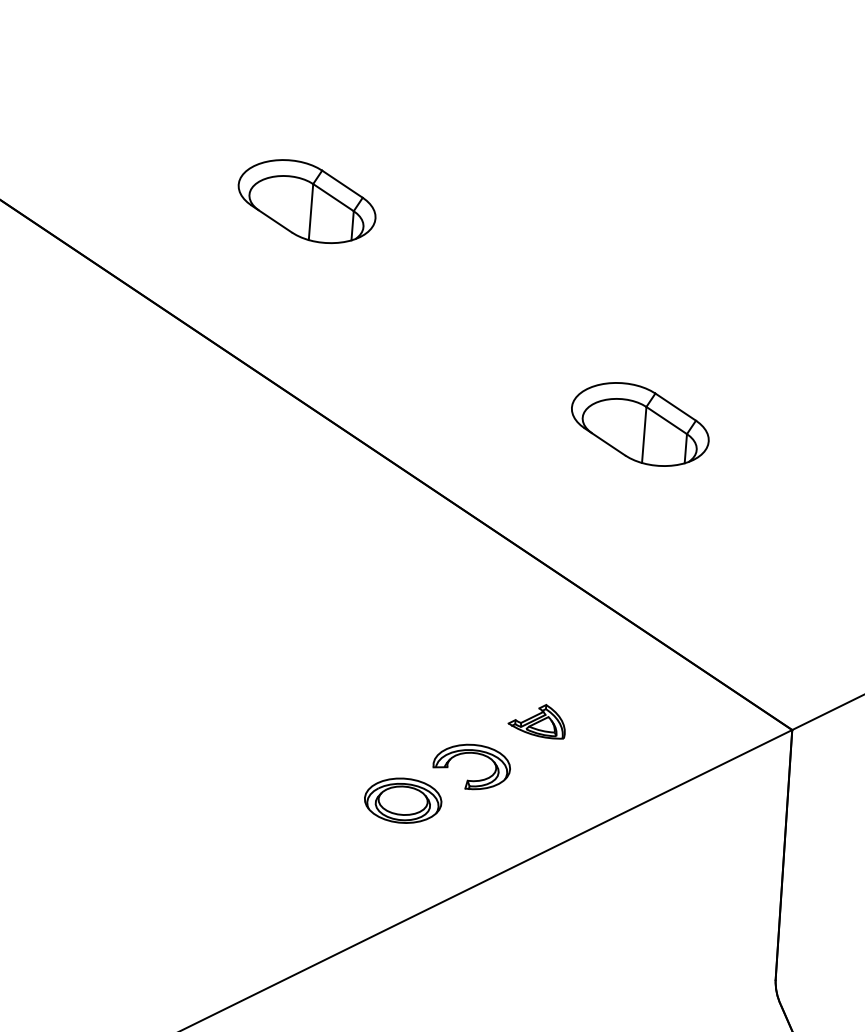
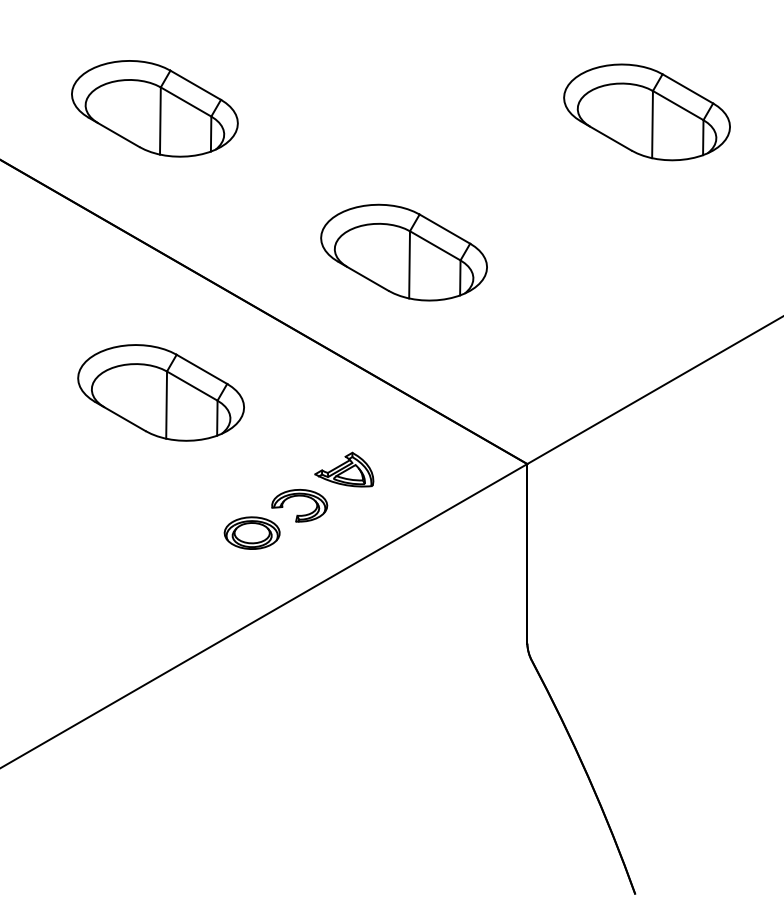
part: (306, 201) -> (154, 108), size x1.67
part: (639, 424) -> (403, 252), size x1.67
part: (288, 596) -> (160, 392), added
part: (537, 720) -> (344, 469), size x1.43

